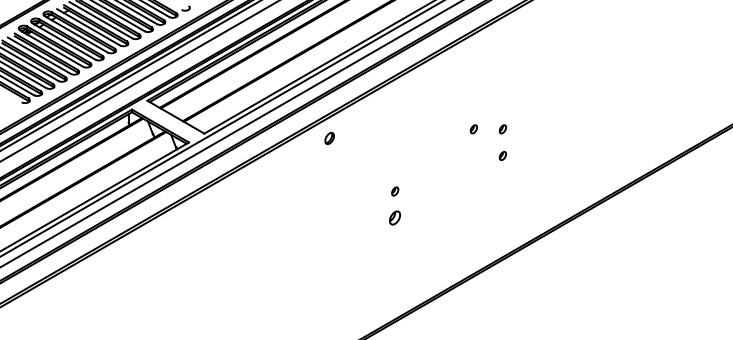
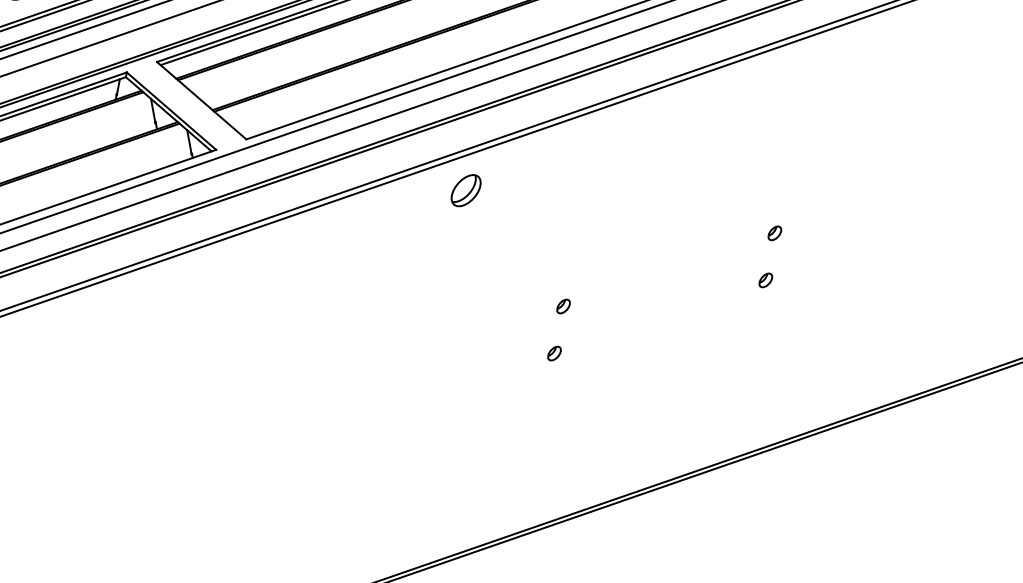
part: (473, 129) -> (722, 223), removed
part: (329, 138) -> (465, 190), size x1.67
part: (395, 218) -> (554, 354), size x0.62

